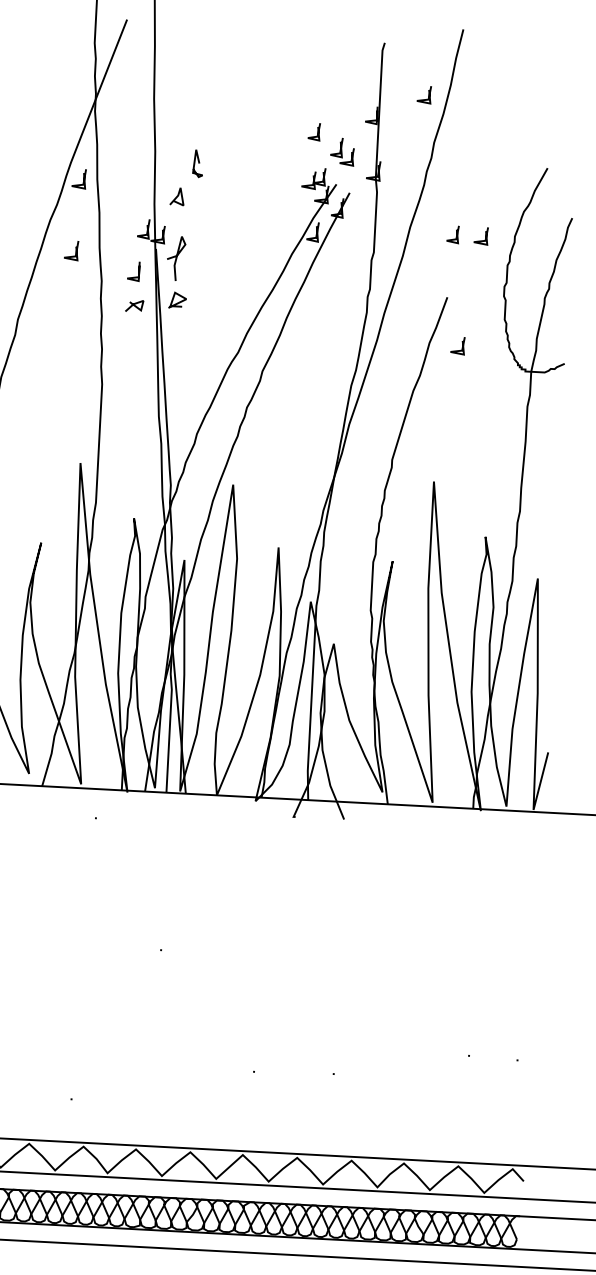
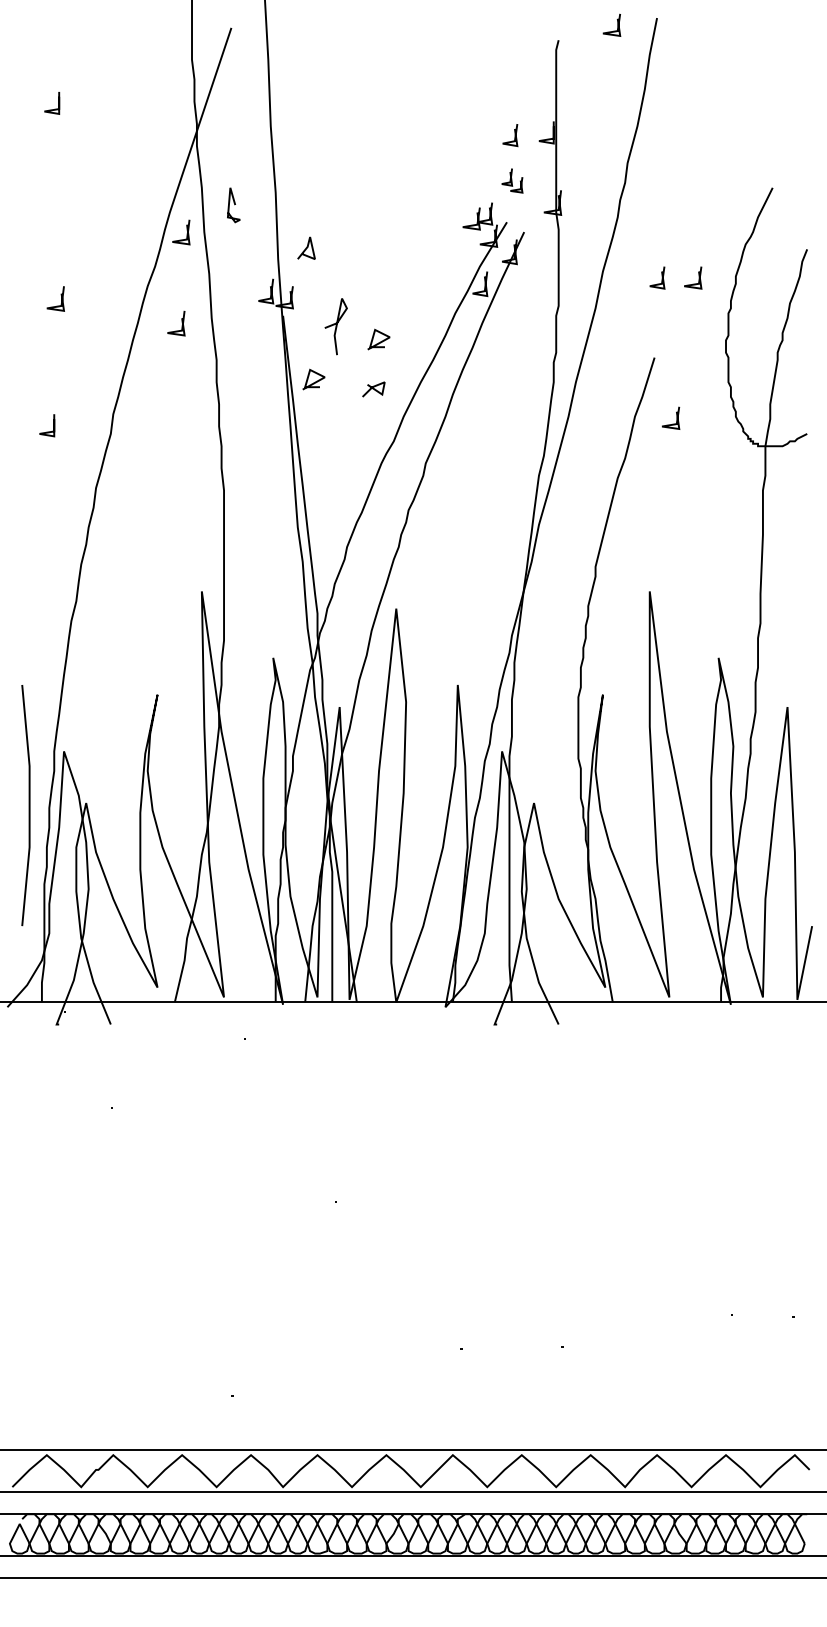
line: (428, 94) -> (617, 24), moved
line: (317, 132) -> (514, 135), moved
part: (342, 151) -> (512, 180), size x0.7
curve: (198, 163) -> (234, 205), moved
curve: (175, 258) -> (335, 326), moved
line: (138, 271) -> (262, 345), removed
line: (231, 273) -> (380, 341), added
line: (134, 306) -> (373, 389), moved

